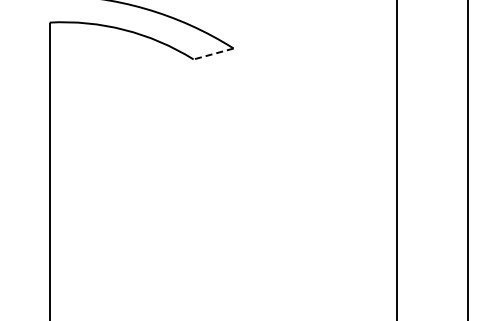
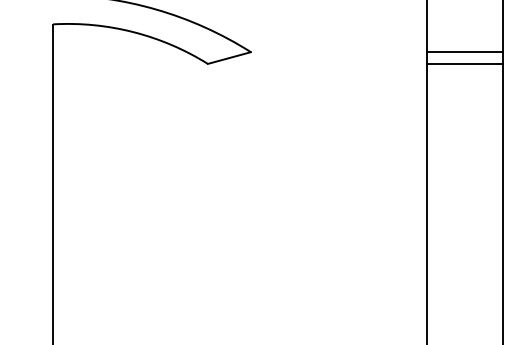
line: (432, 48) -> (464, 52), added
line: (213, 54) -> (229, 58), dashed -> solid
line: (432, 59) -> (464, 63), added

